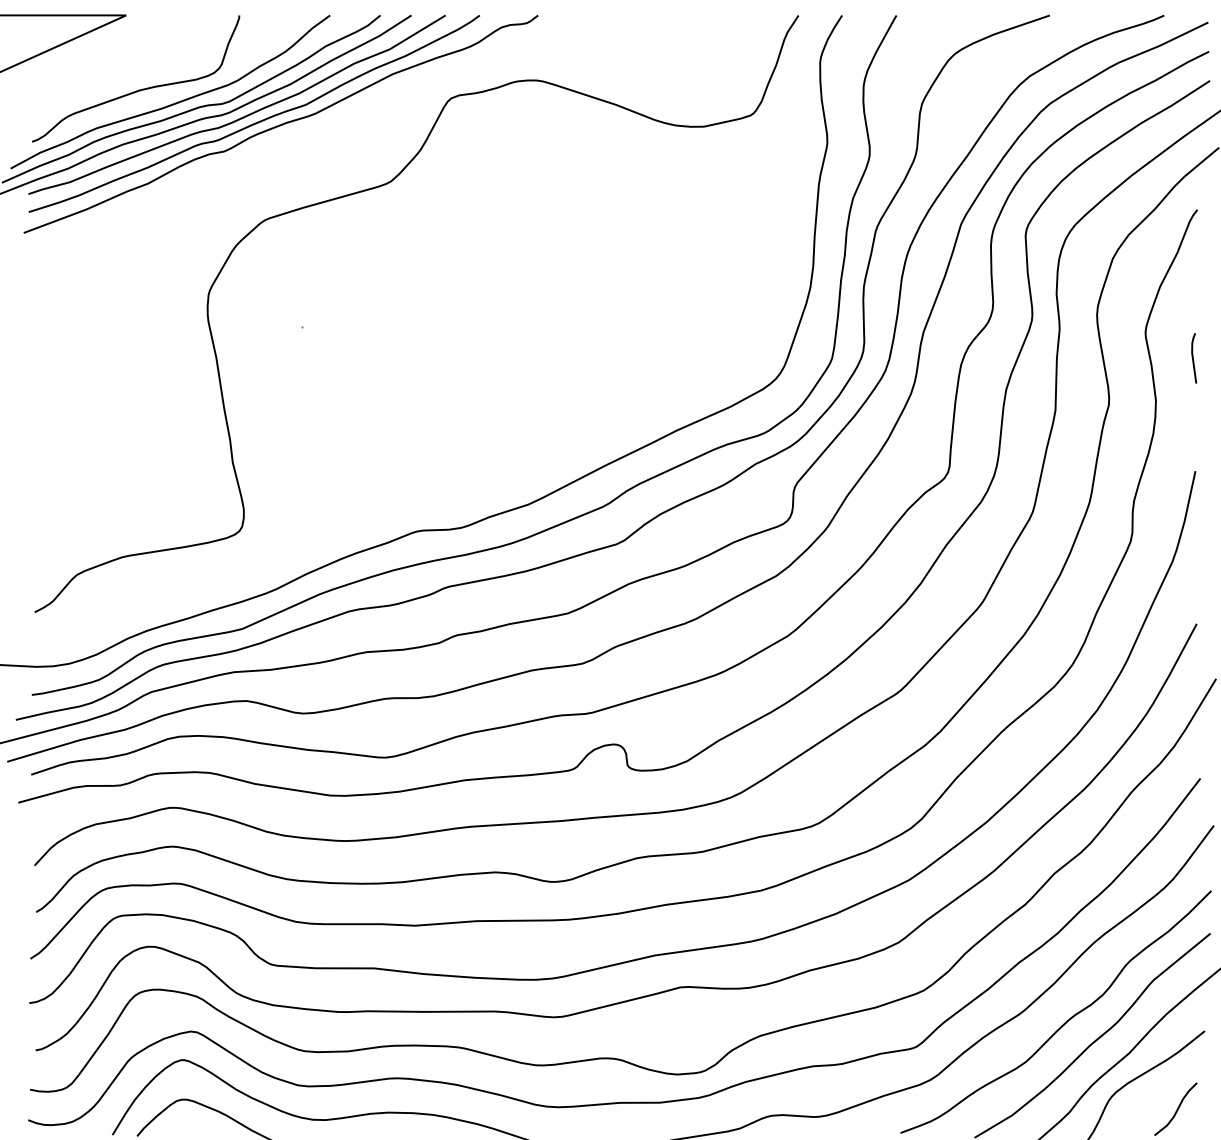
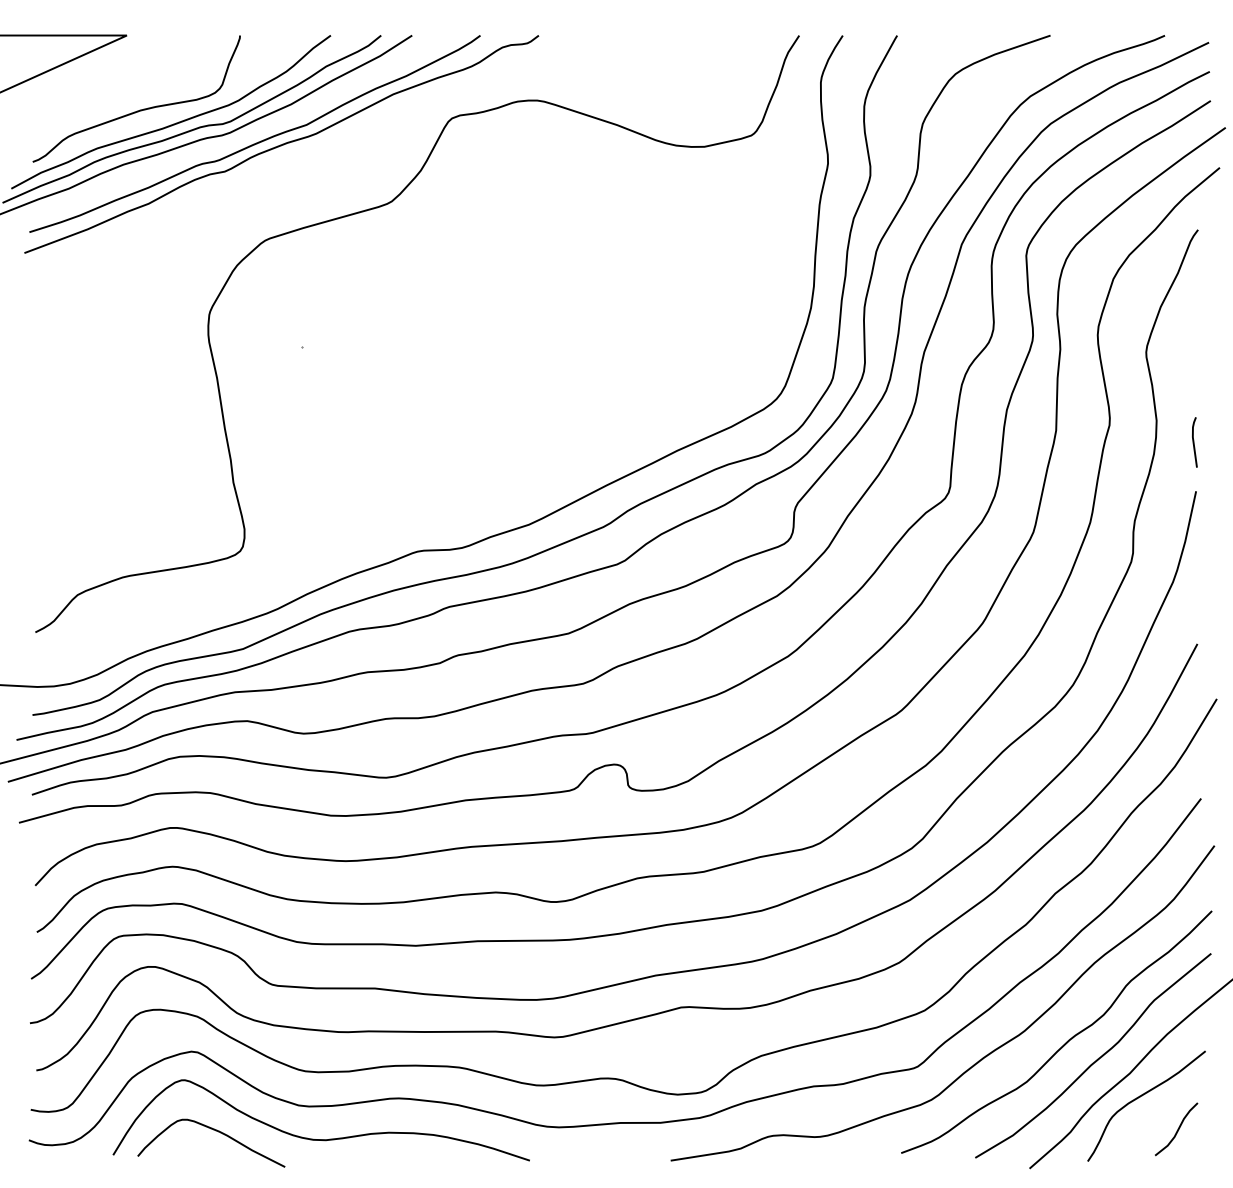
curve: (242, 116) -> (243, 136), removed
line: (1193, 358) -> (1194, 442), moved

